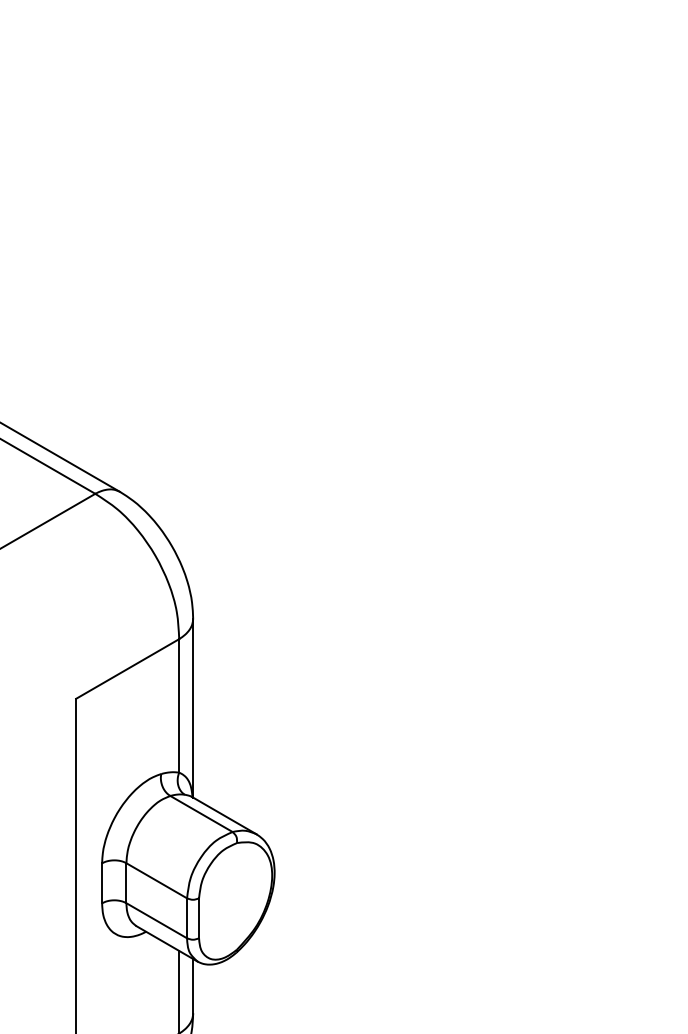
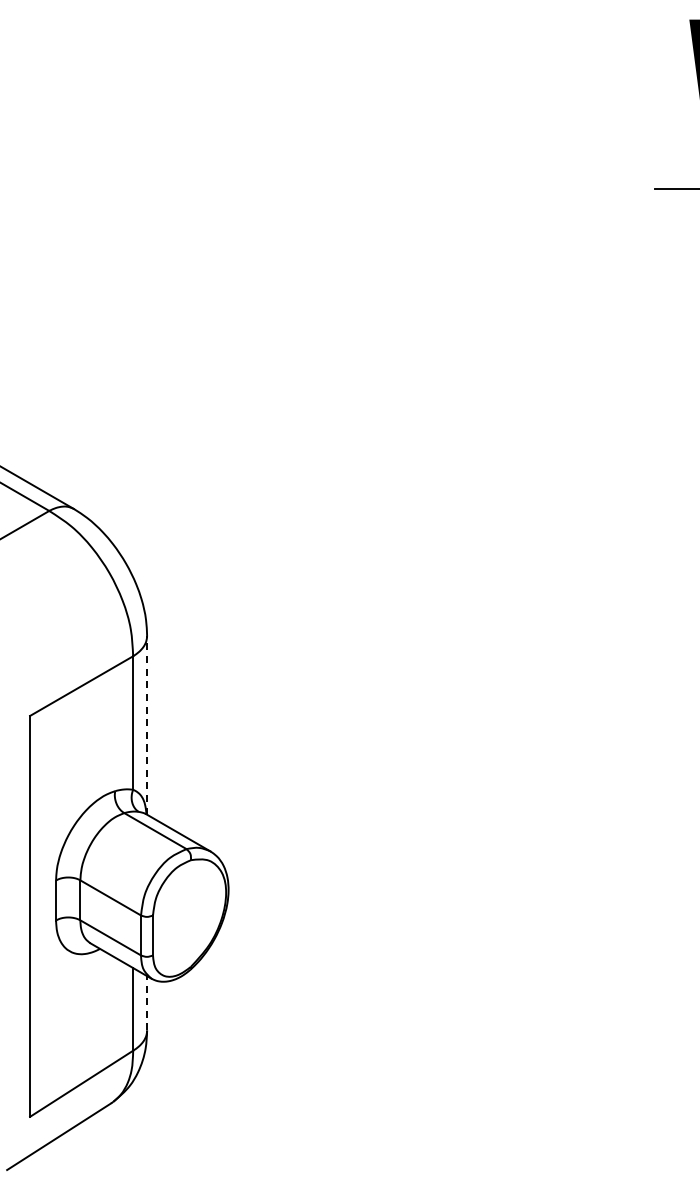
line: (193, 707) -> (147, 724), solid -> dashed
line: (193, 985) -> (147, 1002), solid -> dashed

